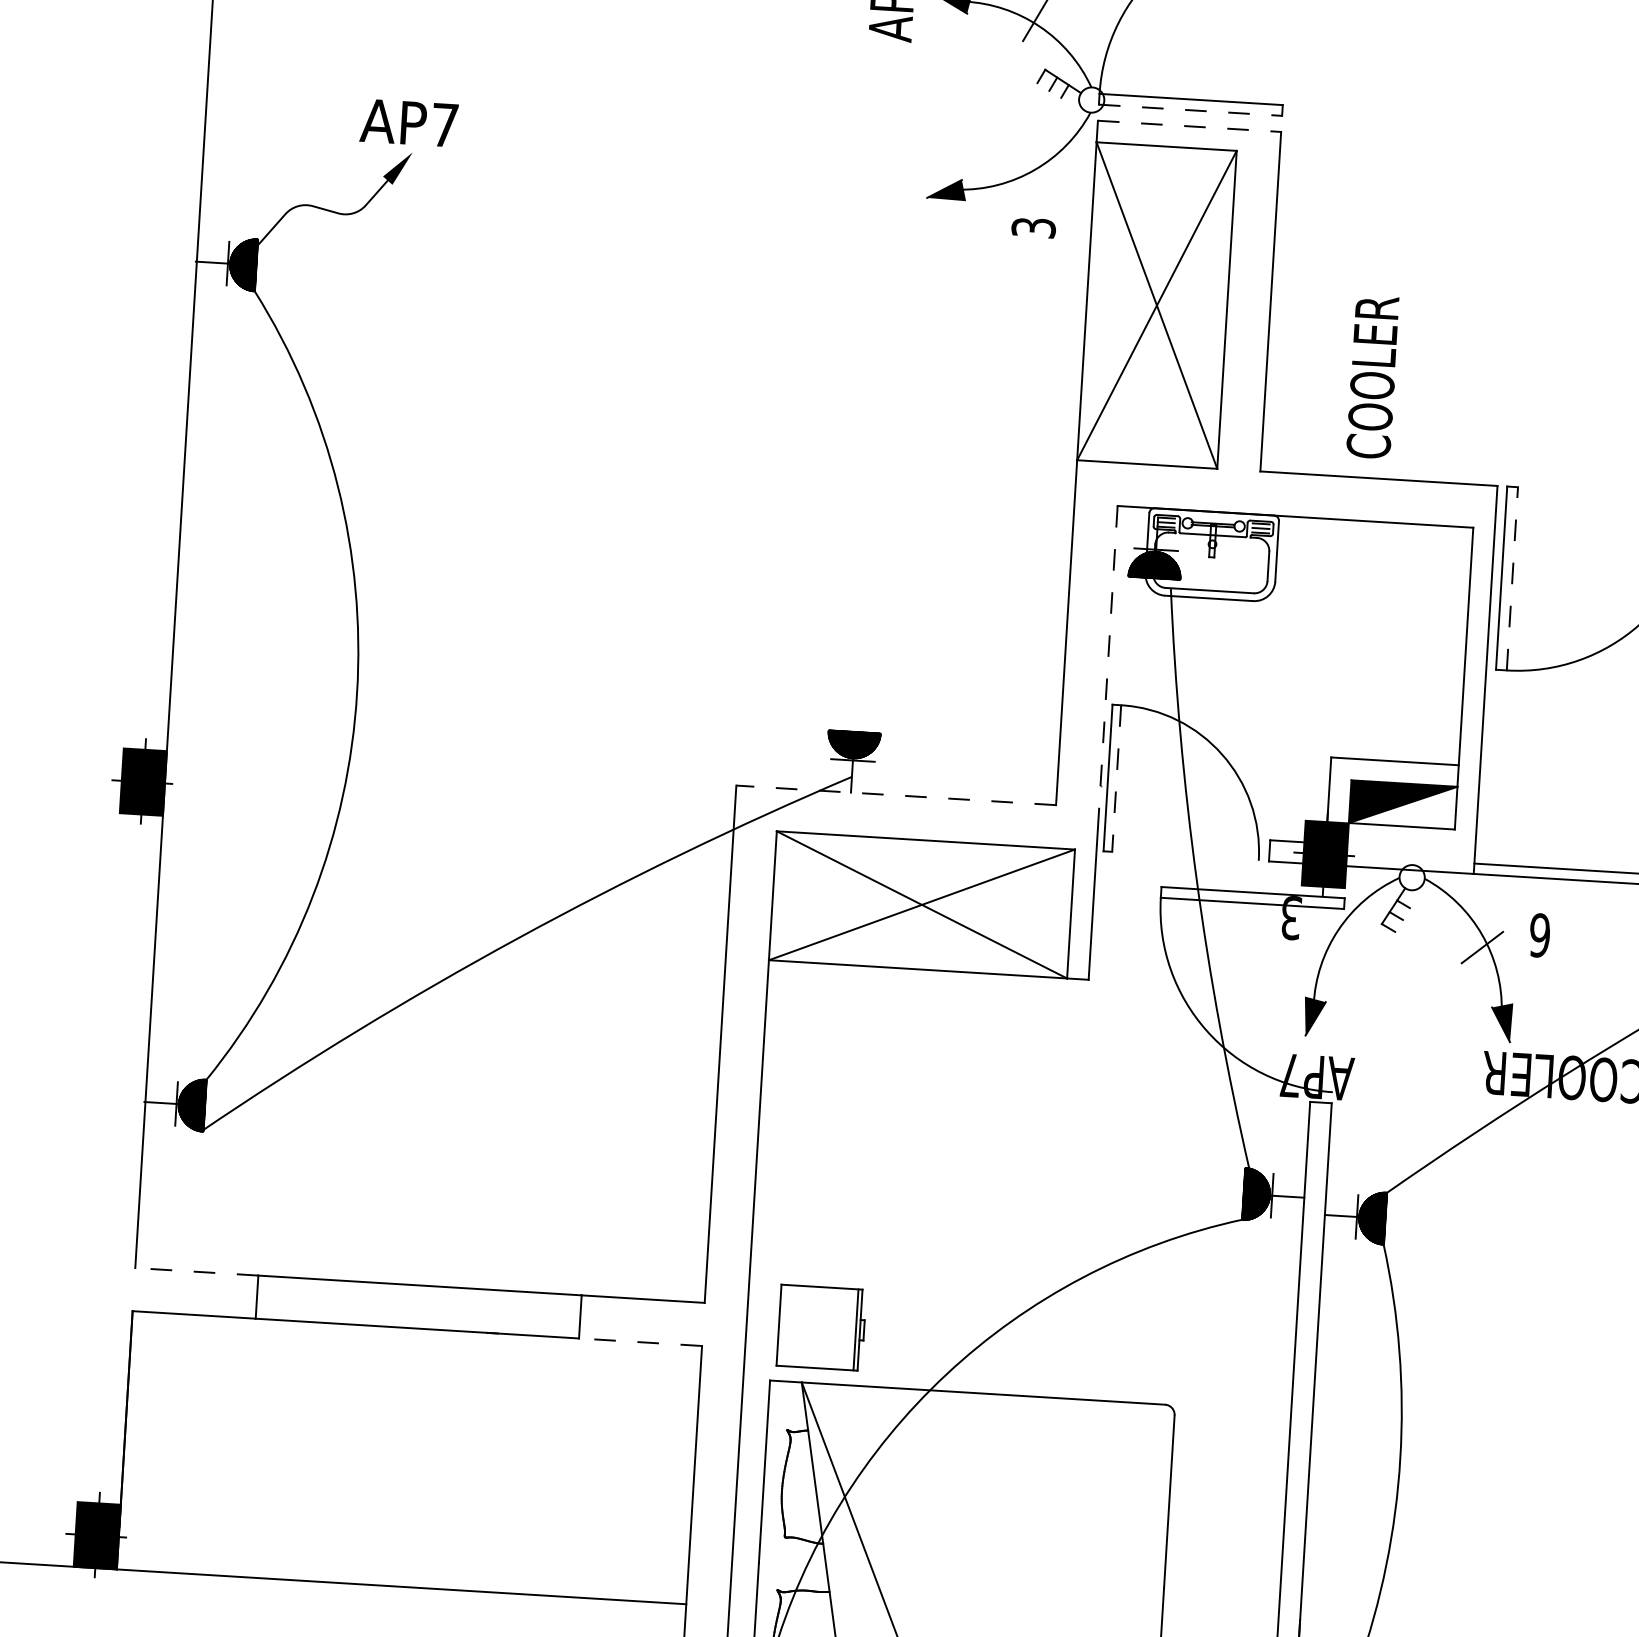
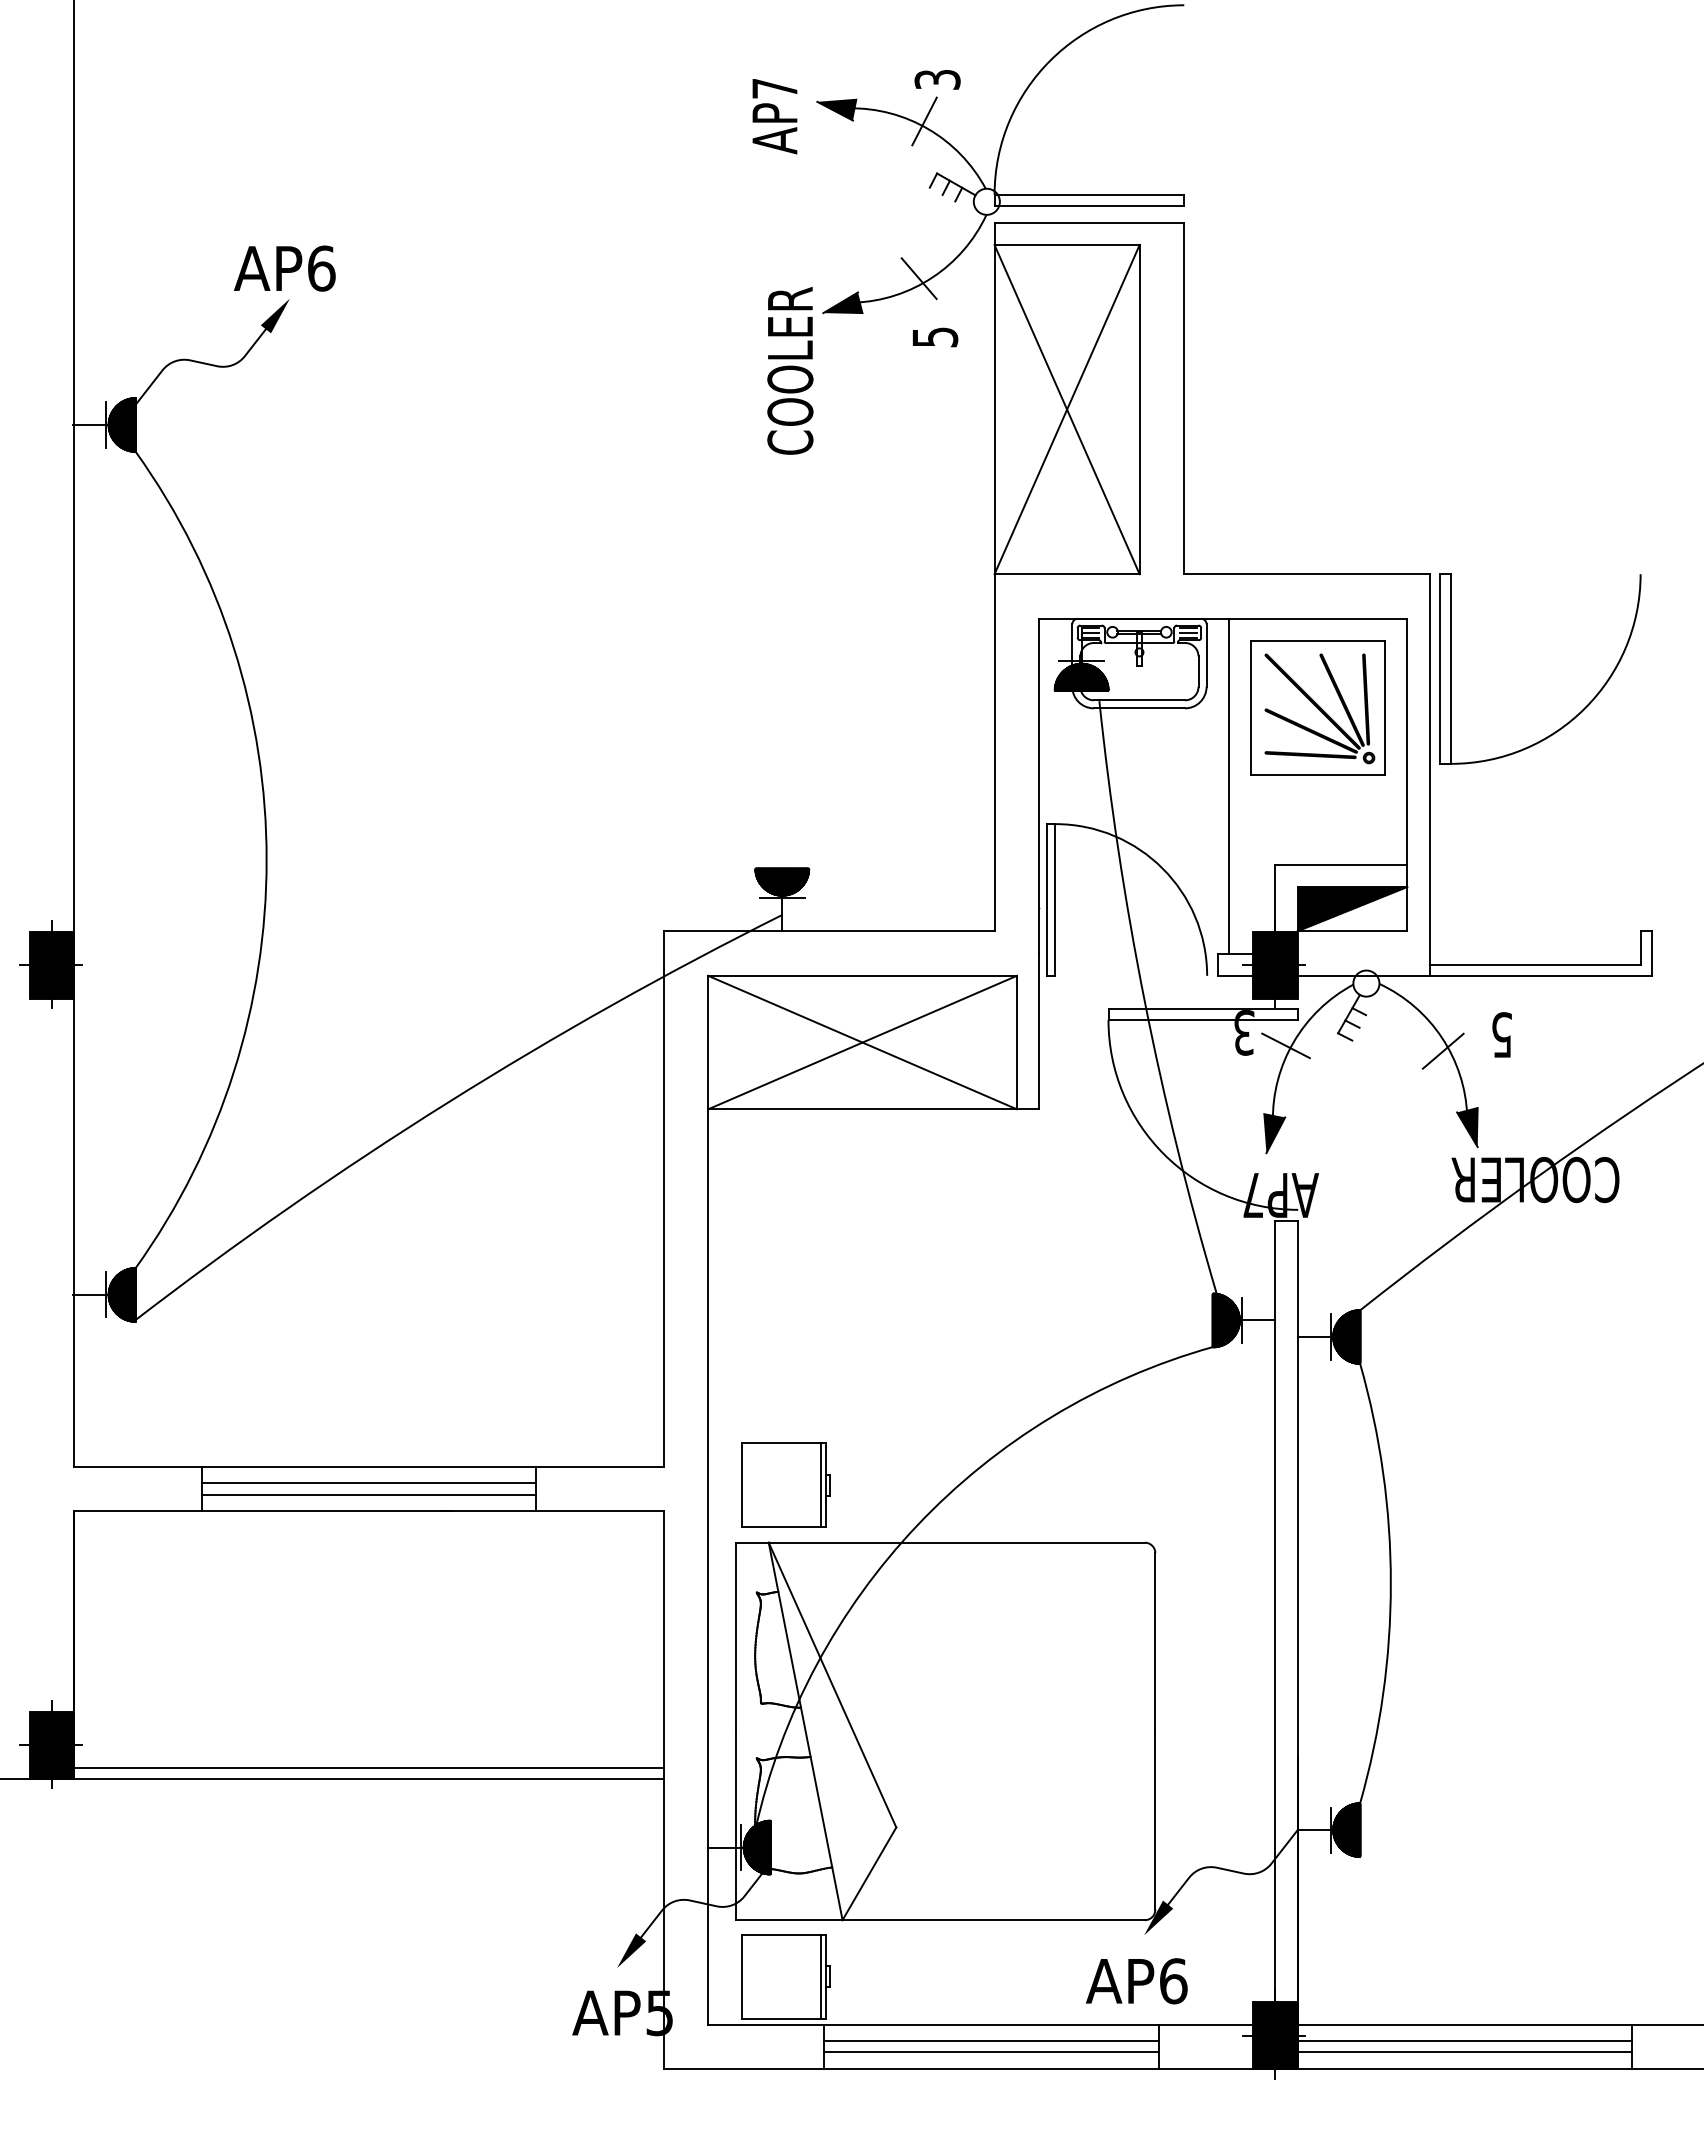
line: (1190, 110) -> (1089, 206), dashed -> solid
text: (445, 125) -> (321, 268), AP7 -> AP6
line: (1189, 126) -> (1089, 222), dashed -> solid
line: (1021, 170) -> (918, 278), added
text: (1033, 227) -> (934, 336), 3 -> 5
text: (1373, 376) -> (790, 370), moved
line: (1511, 579) -> (1450, 669), dashed -> solid
part: (1381, 608) -> (1317, 707), added
line: (1108, 667) -> (1039, 786), dashed -> solid
line: (1290, 678) -> (1228, 785), added
line: (1116, 778) -> (1055, 899), dashed -> solid
line: (895, 795) -> (828, 931), dashed -> solid
line: (1330, 932) -> (1285, 1045), added
text: (1539, 935) -> (1501, 1035), 6 -> 5
line: (196, 1271) -> (137, 1466), dashed -> solid
line: (418, 1301) -> (368, 1483), added
line: (417, 1312) -> (368, 1494), added
line: (640, 1342) -> (599, 1511), dashed -> solid
line: (401, 1575) -> (368, 1767), added

